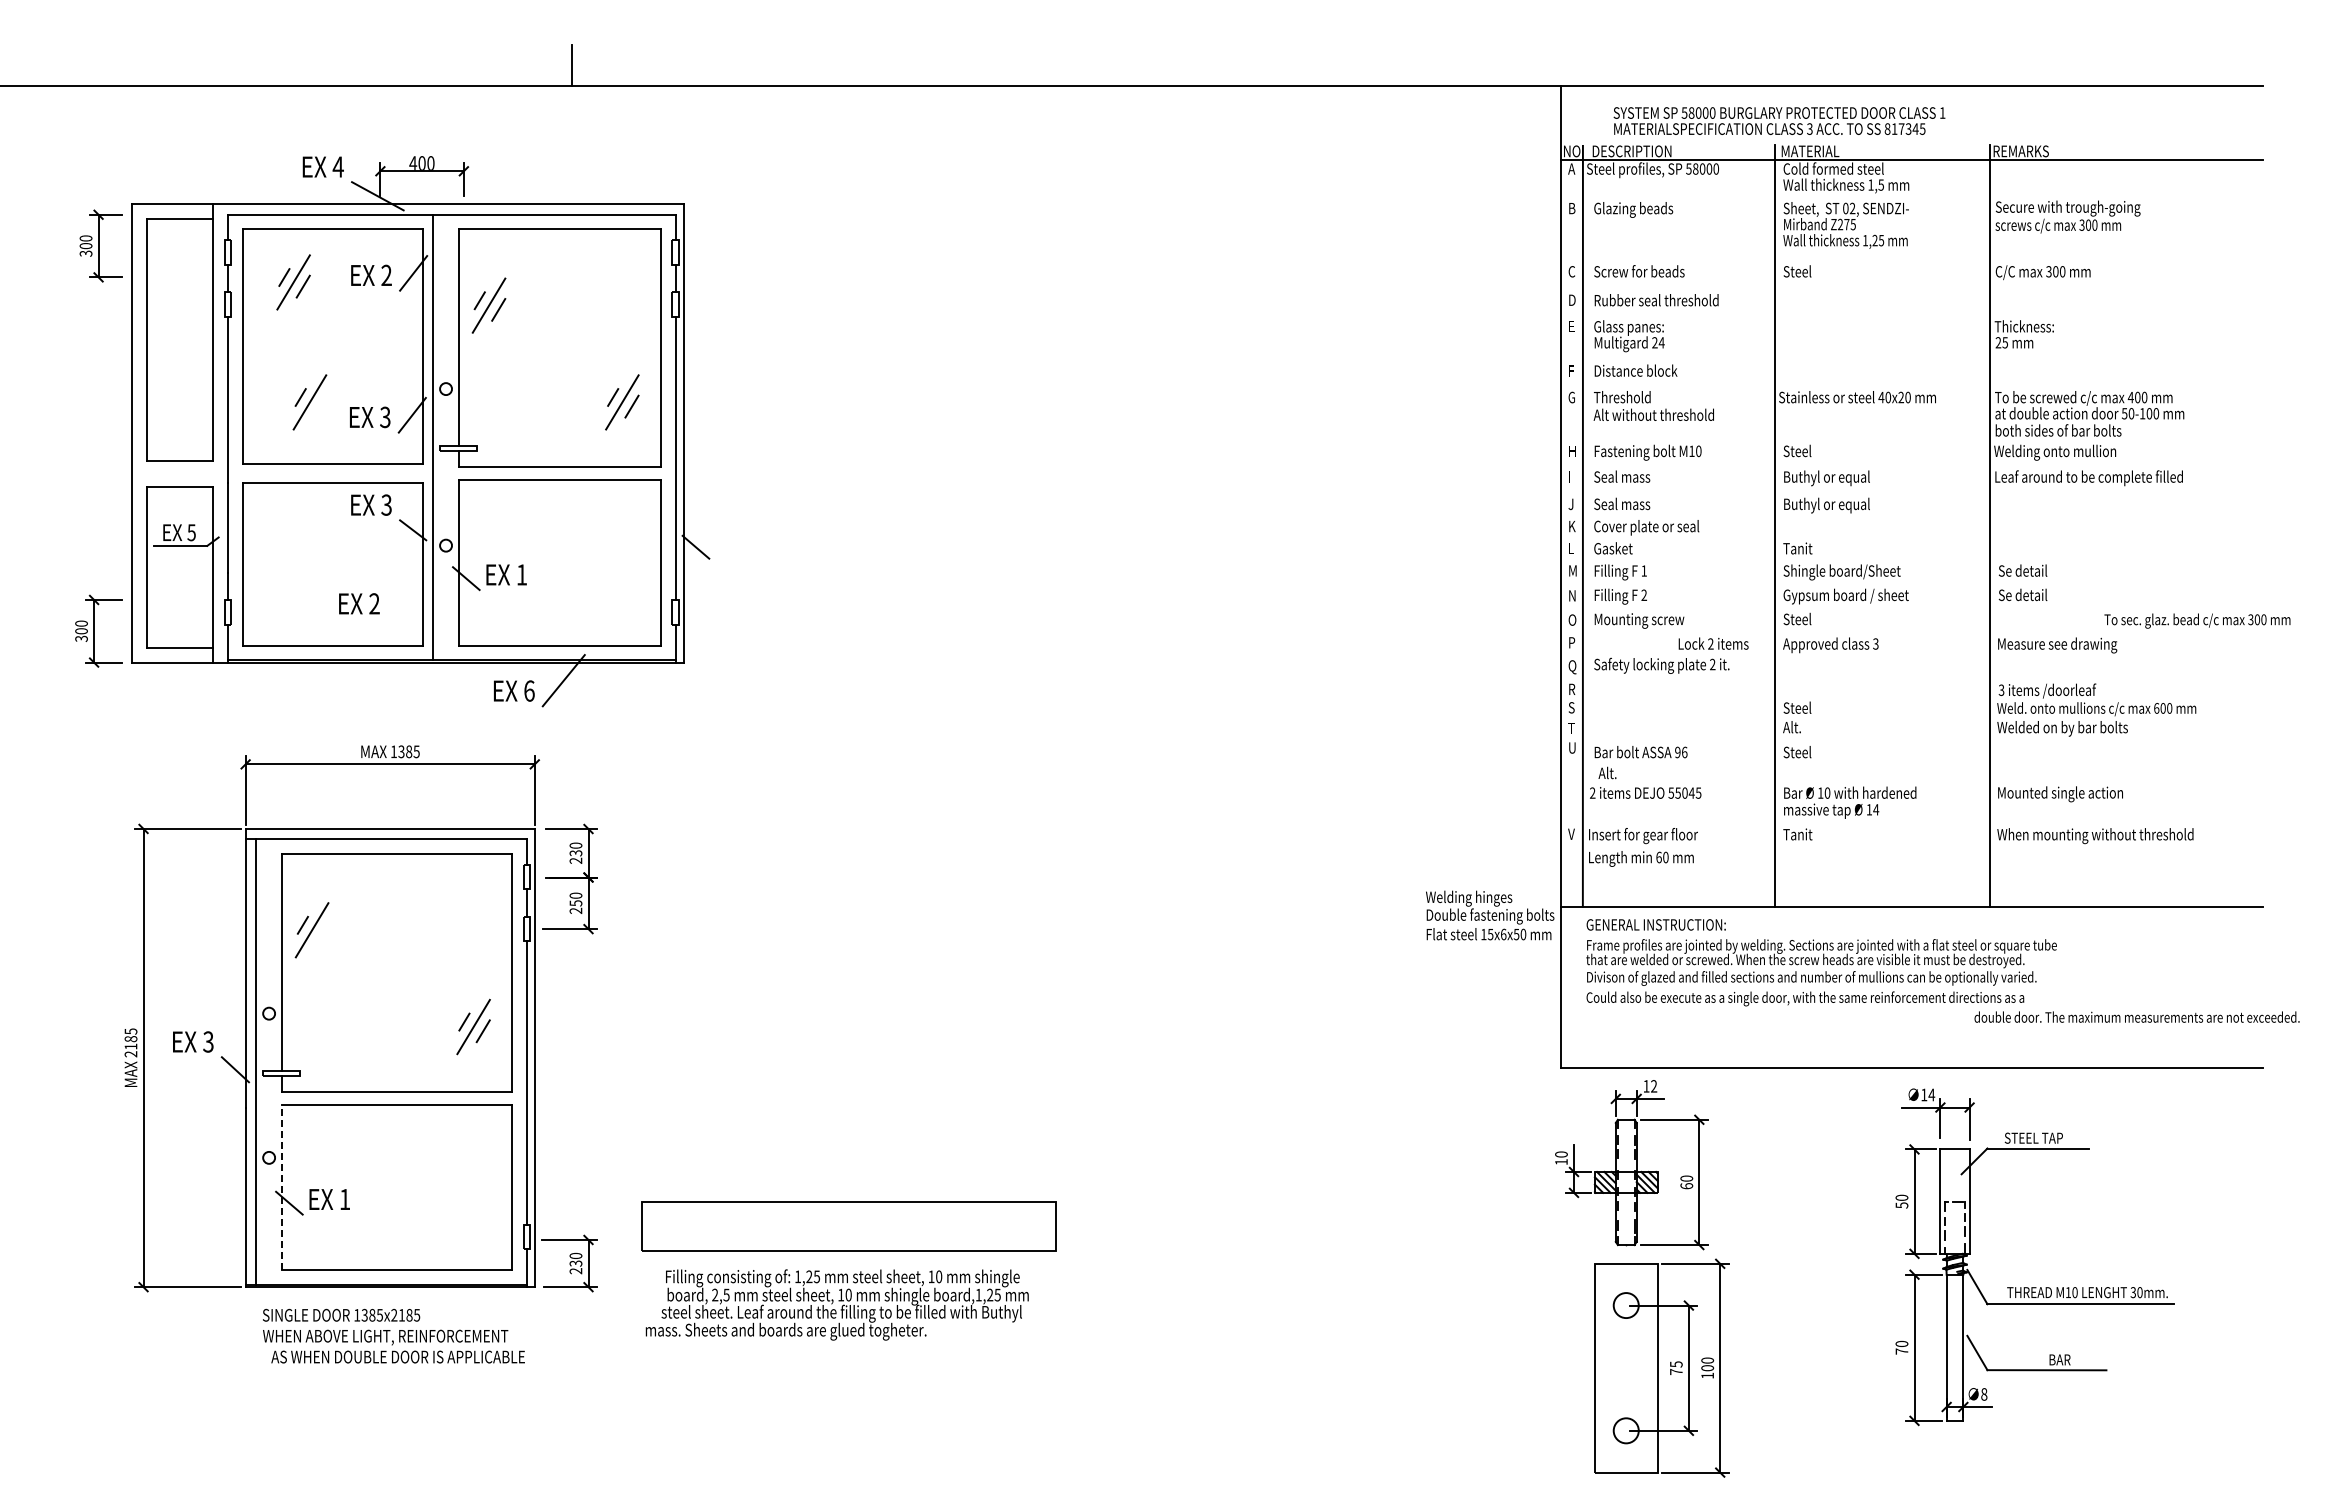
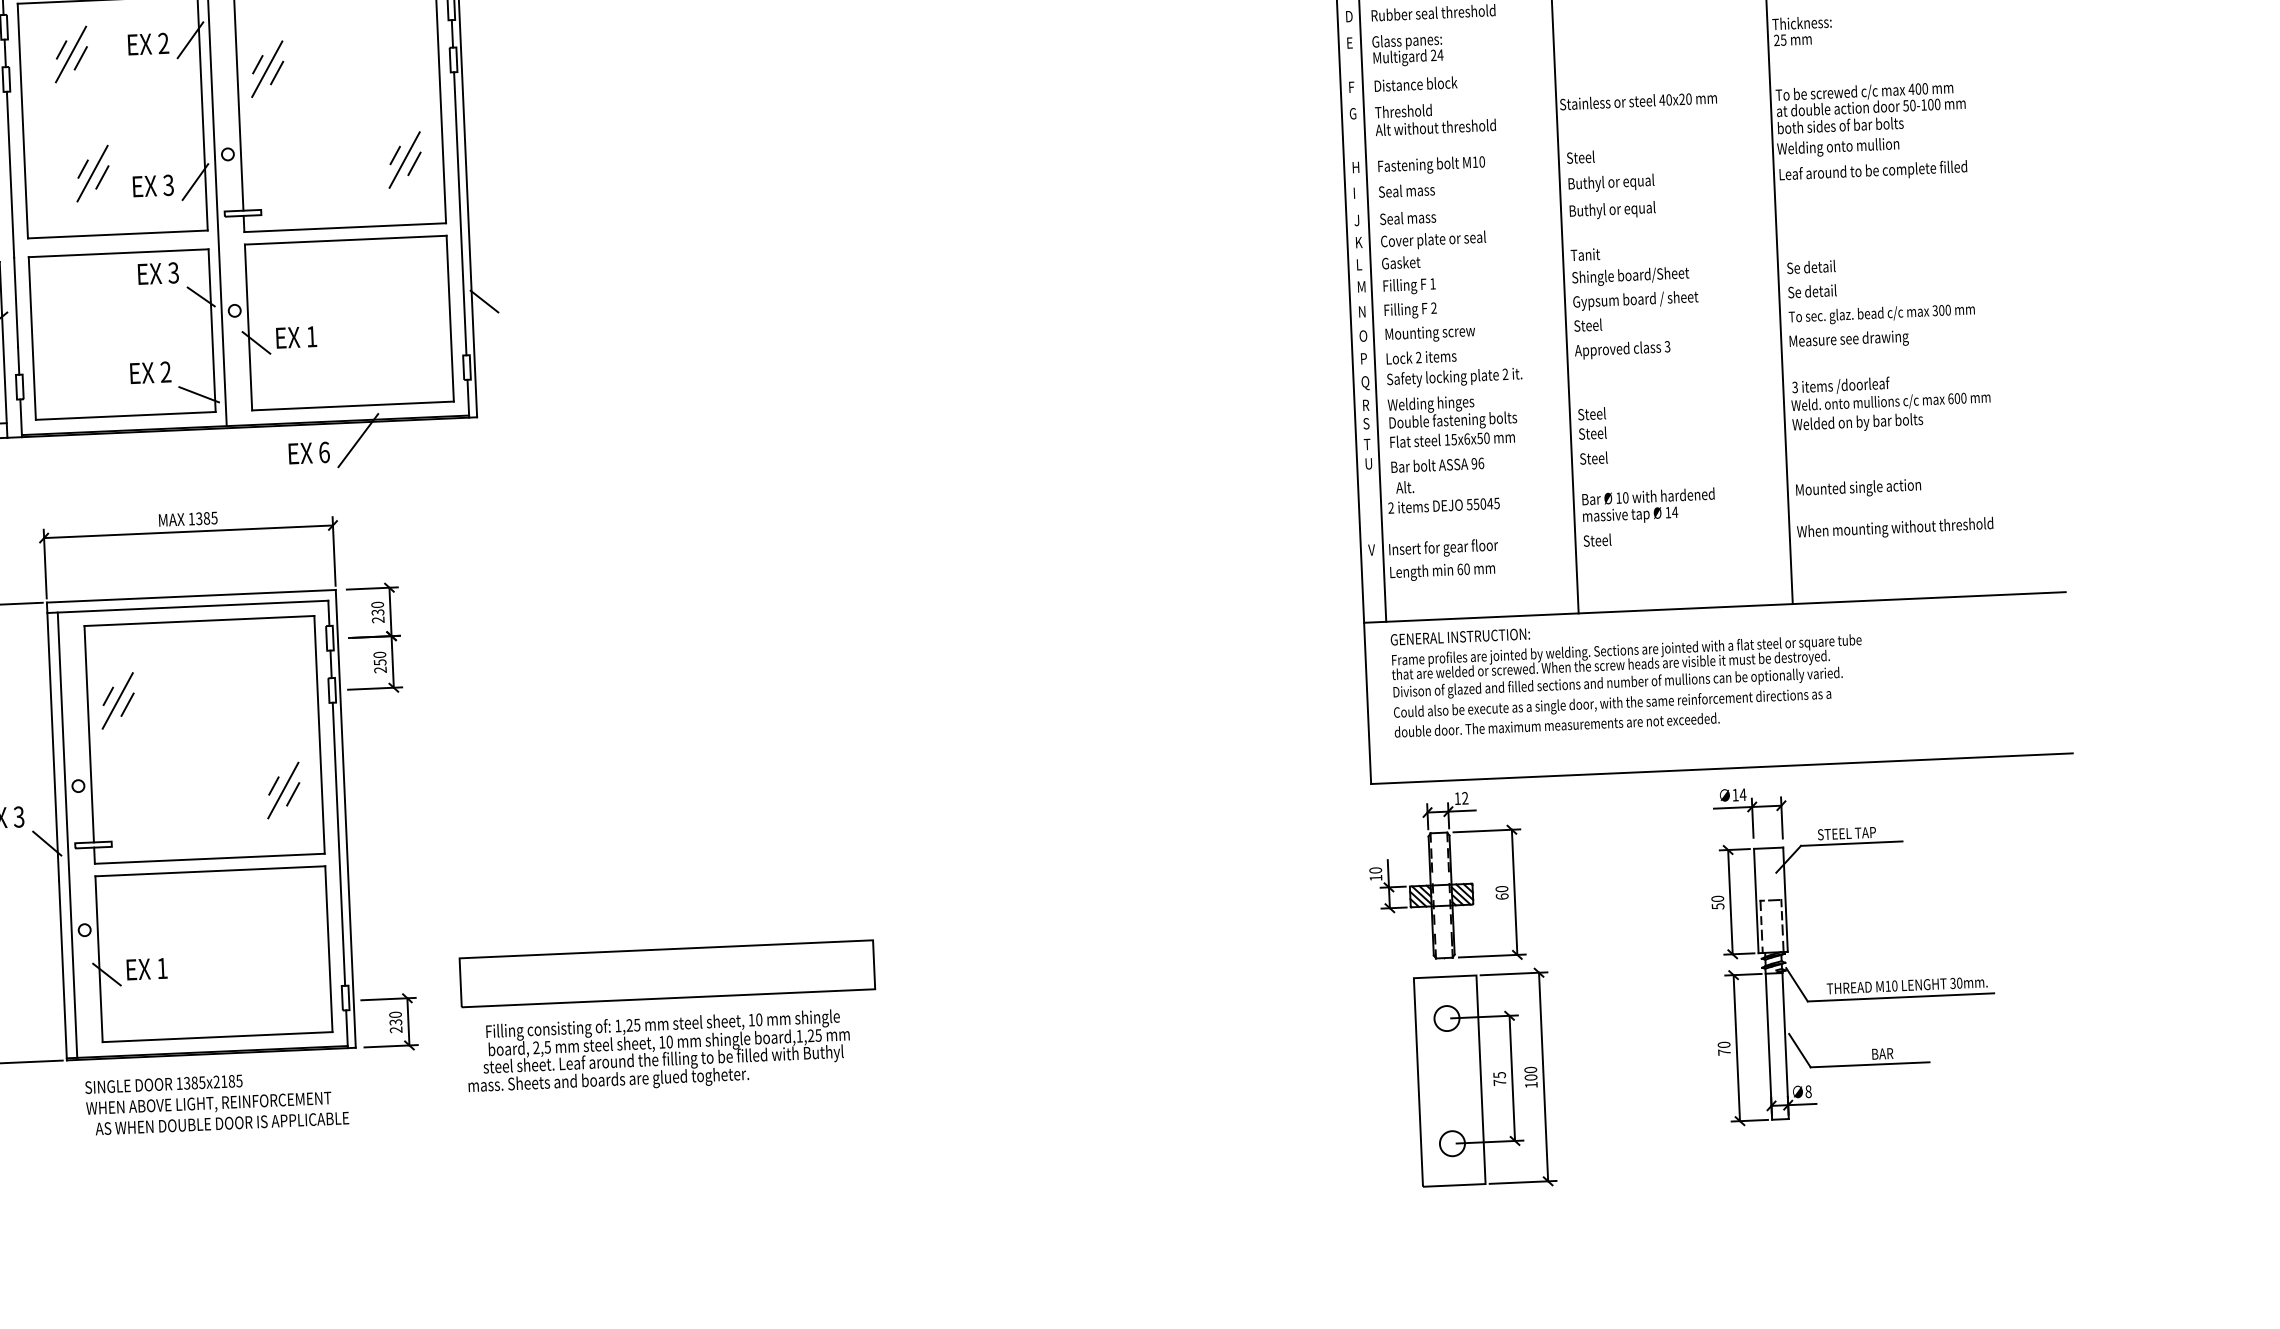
line: (319, 406) -> (102, 177), added
text: (2197, 620) -> (1881, 313), moved
line: (406, 627) -> (198, 394), added
text: (1713, 643) -> (1421, 356), moved
text: (1797, 727) -> (1592, 433), Alt. -> Steel
text: (1797, 834) -> (1597, 540), Tanit -> Steel
text: (1490, 915) -> (1453, 420), moved
line: (321, 934) -> (127, 704), added
text: (2136, 1016) -> (1556, 724), moved
line: (282, 1187) -> (99, 959), dashed -> solid

